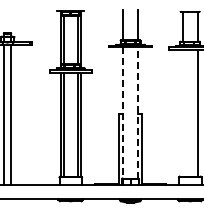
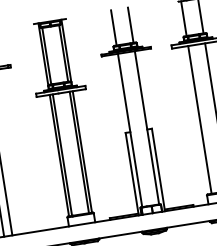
line: (123, 112) -> (130, 129), dashed -> solid
line: (137, 112) -> (146, 127), dashed -> solid
line: (183, 113) -> (200, 119), added

